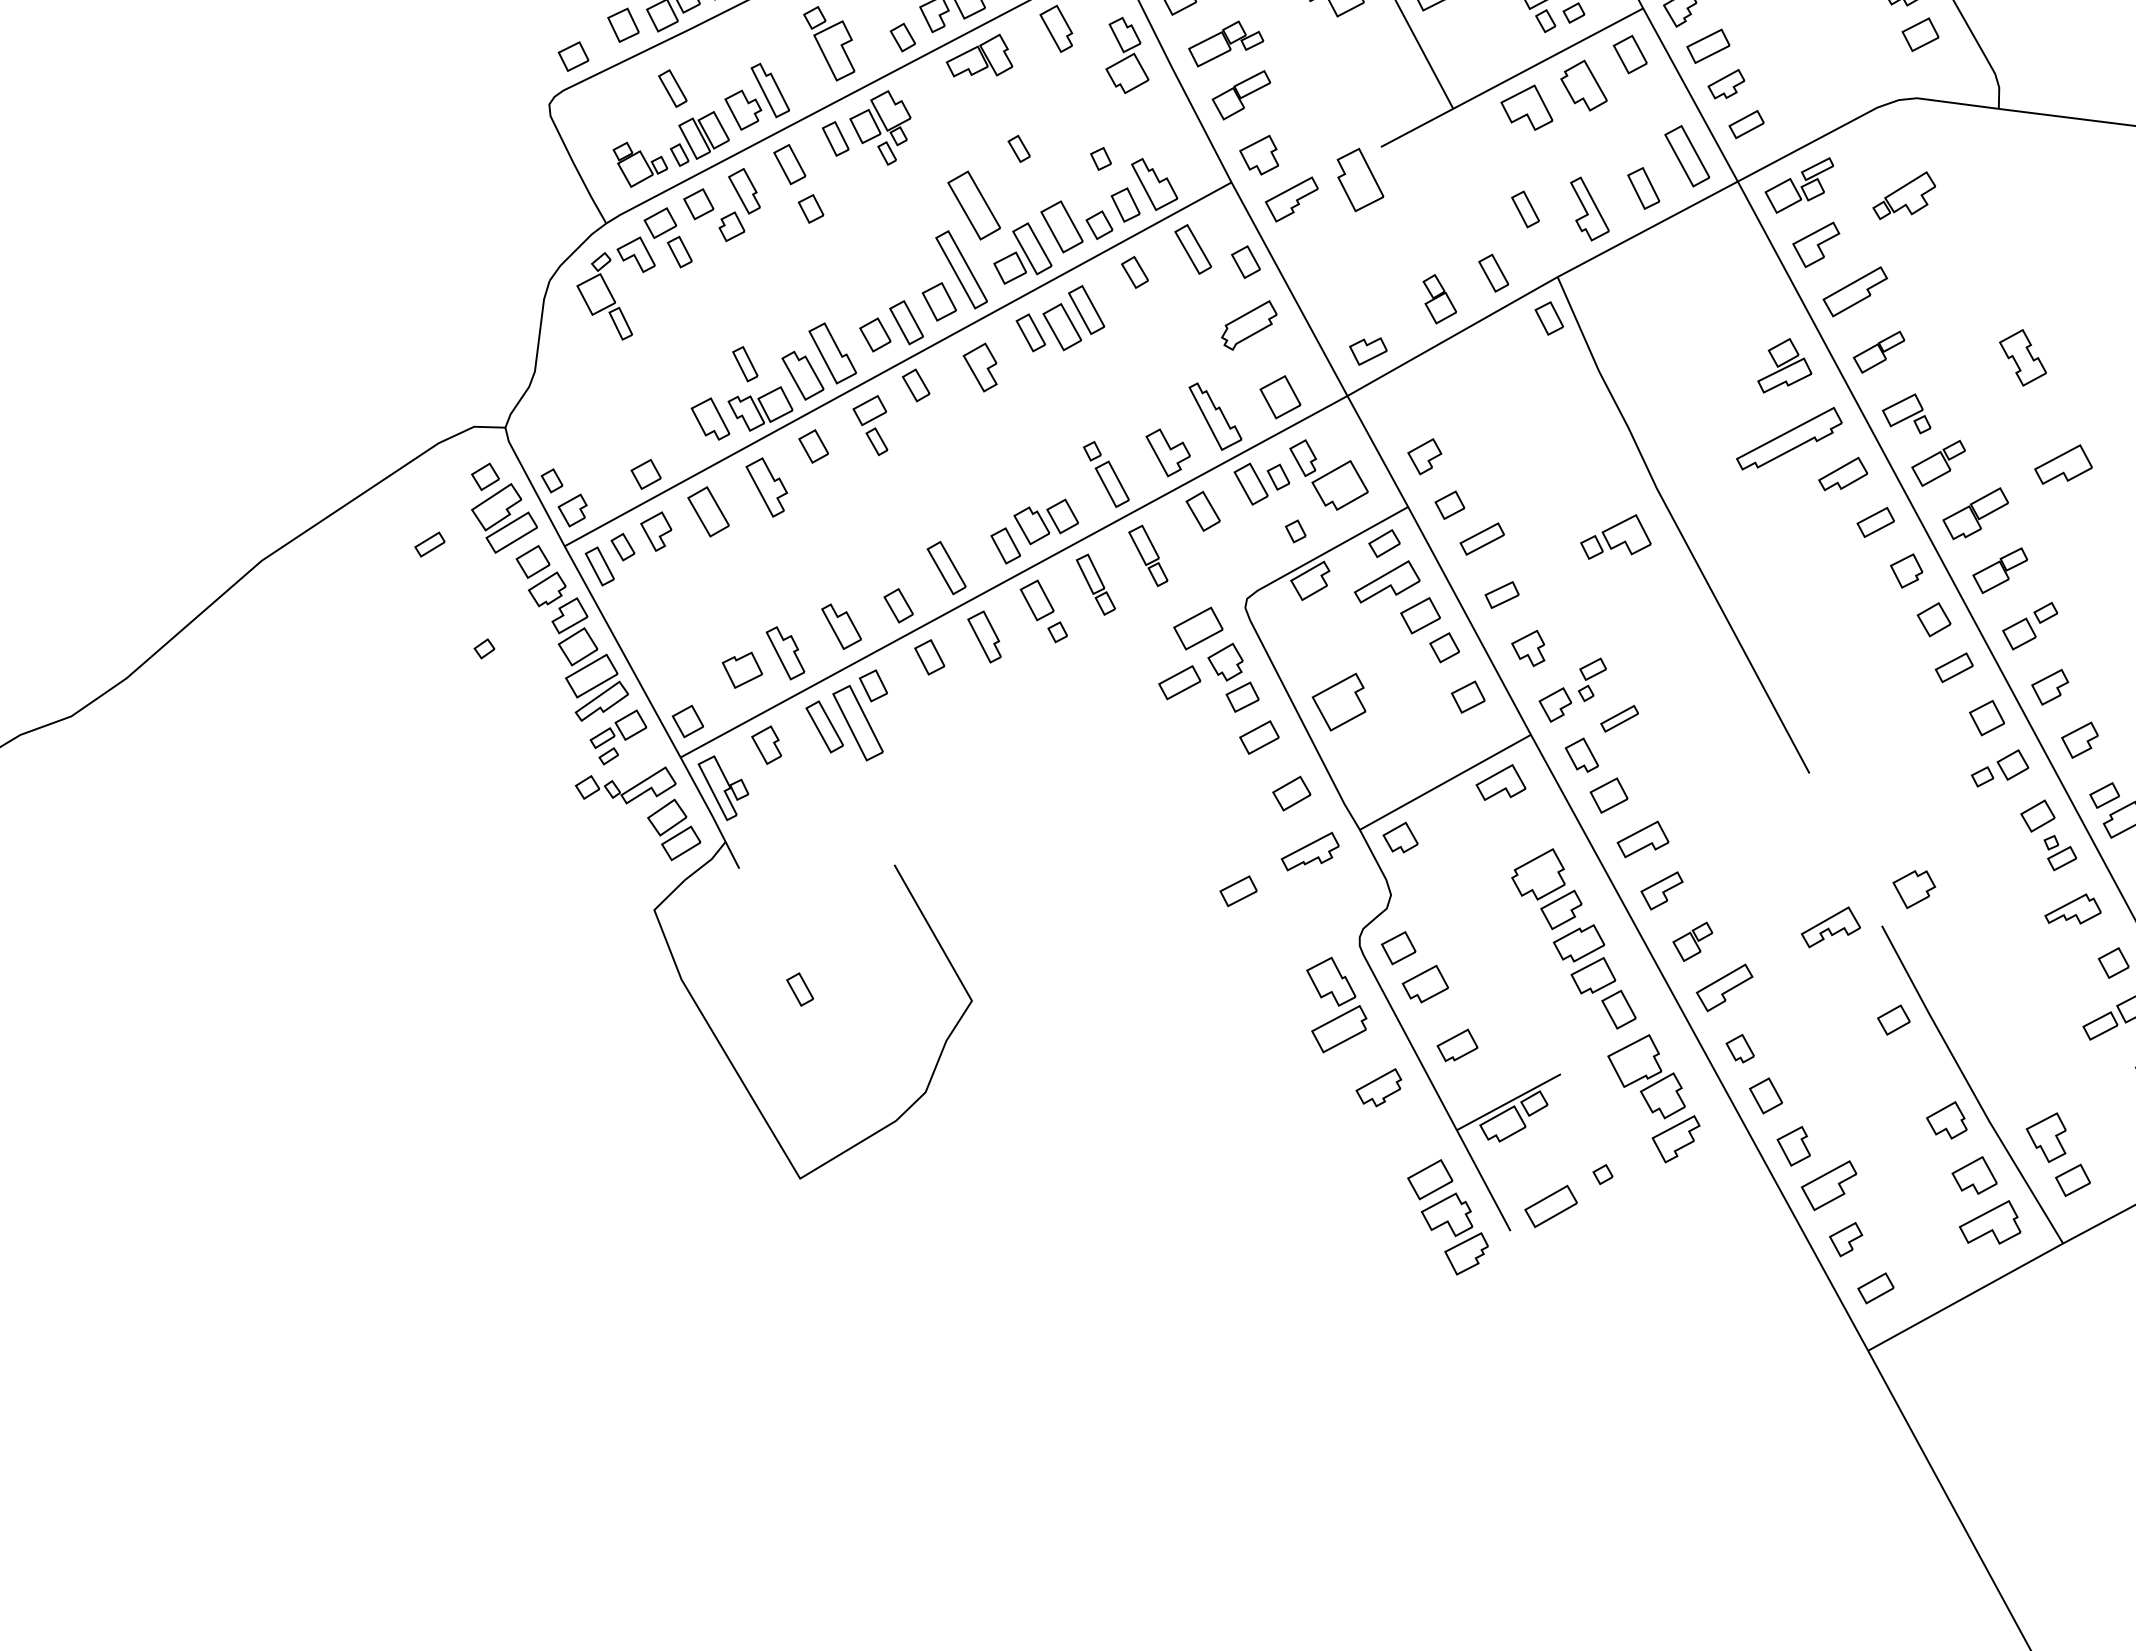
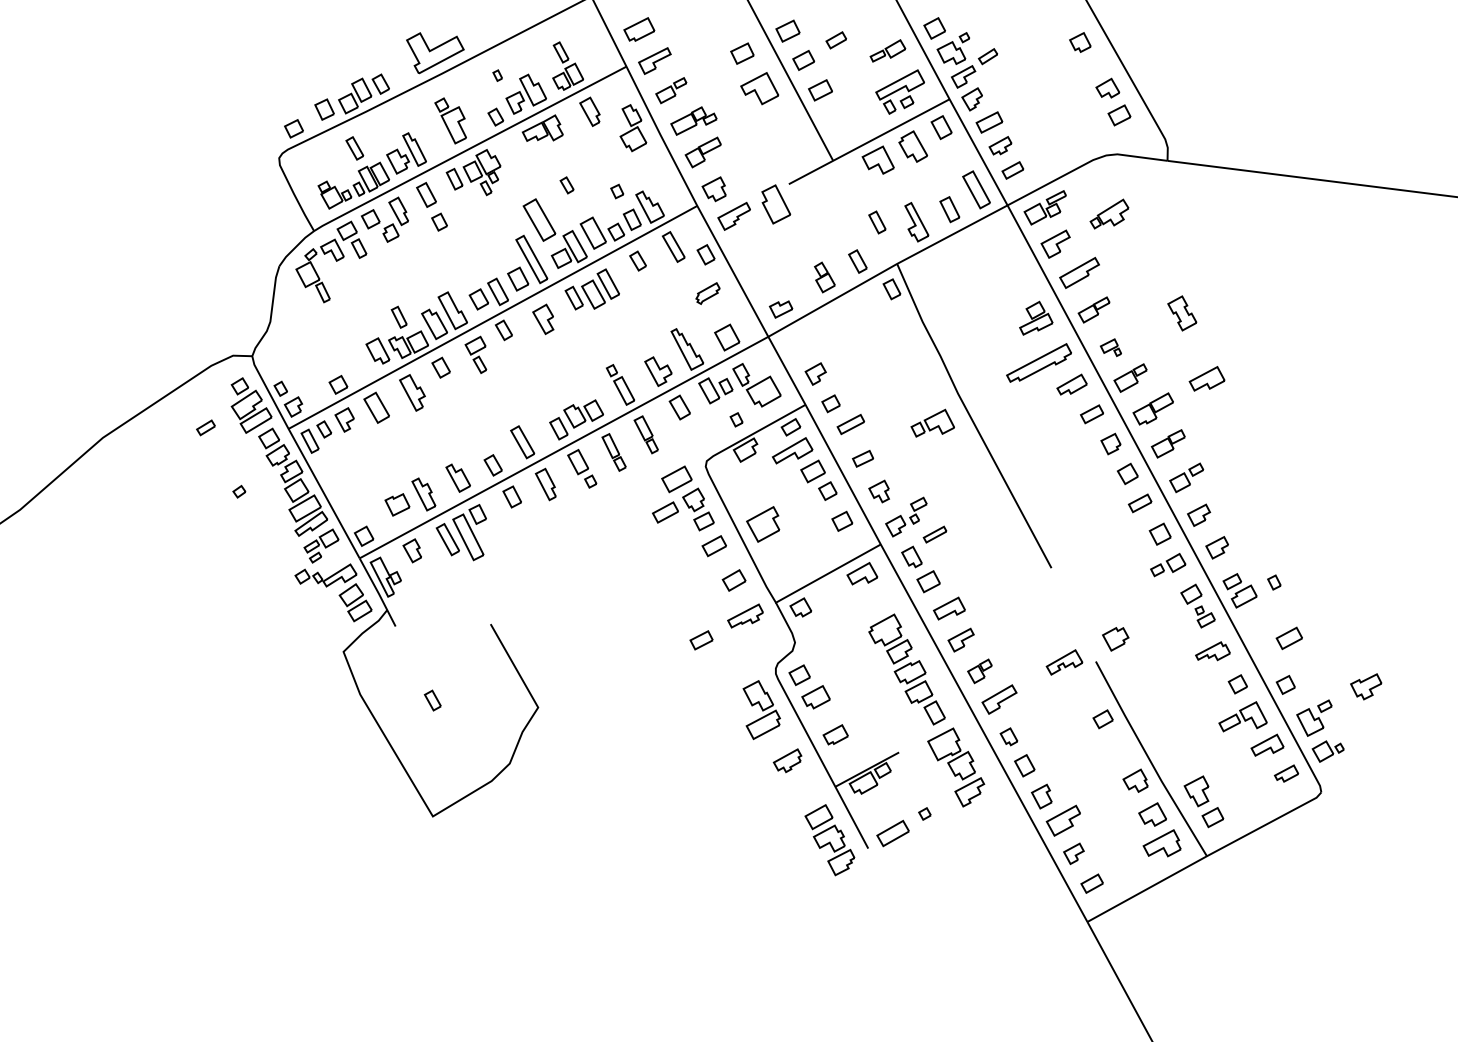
part: (1248, 325) -> (707, 293), size x0.7
part: (1905, 413) -> (1110, 347), size x0.7

